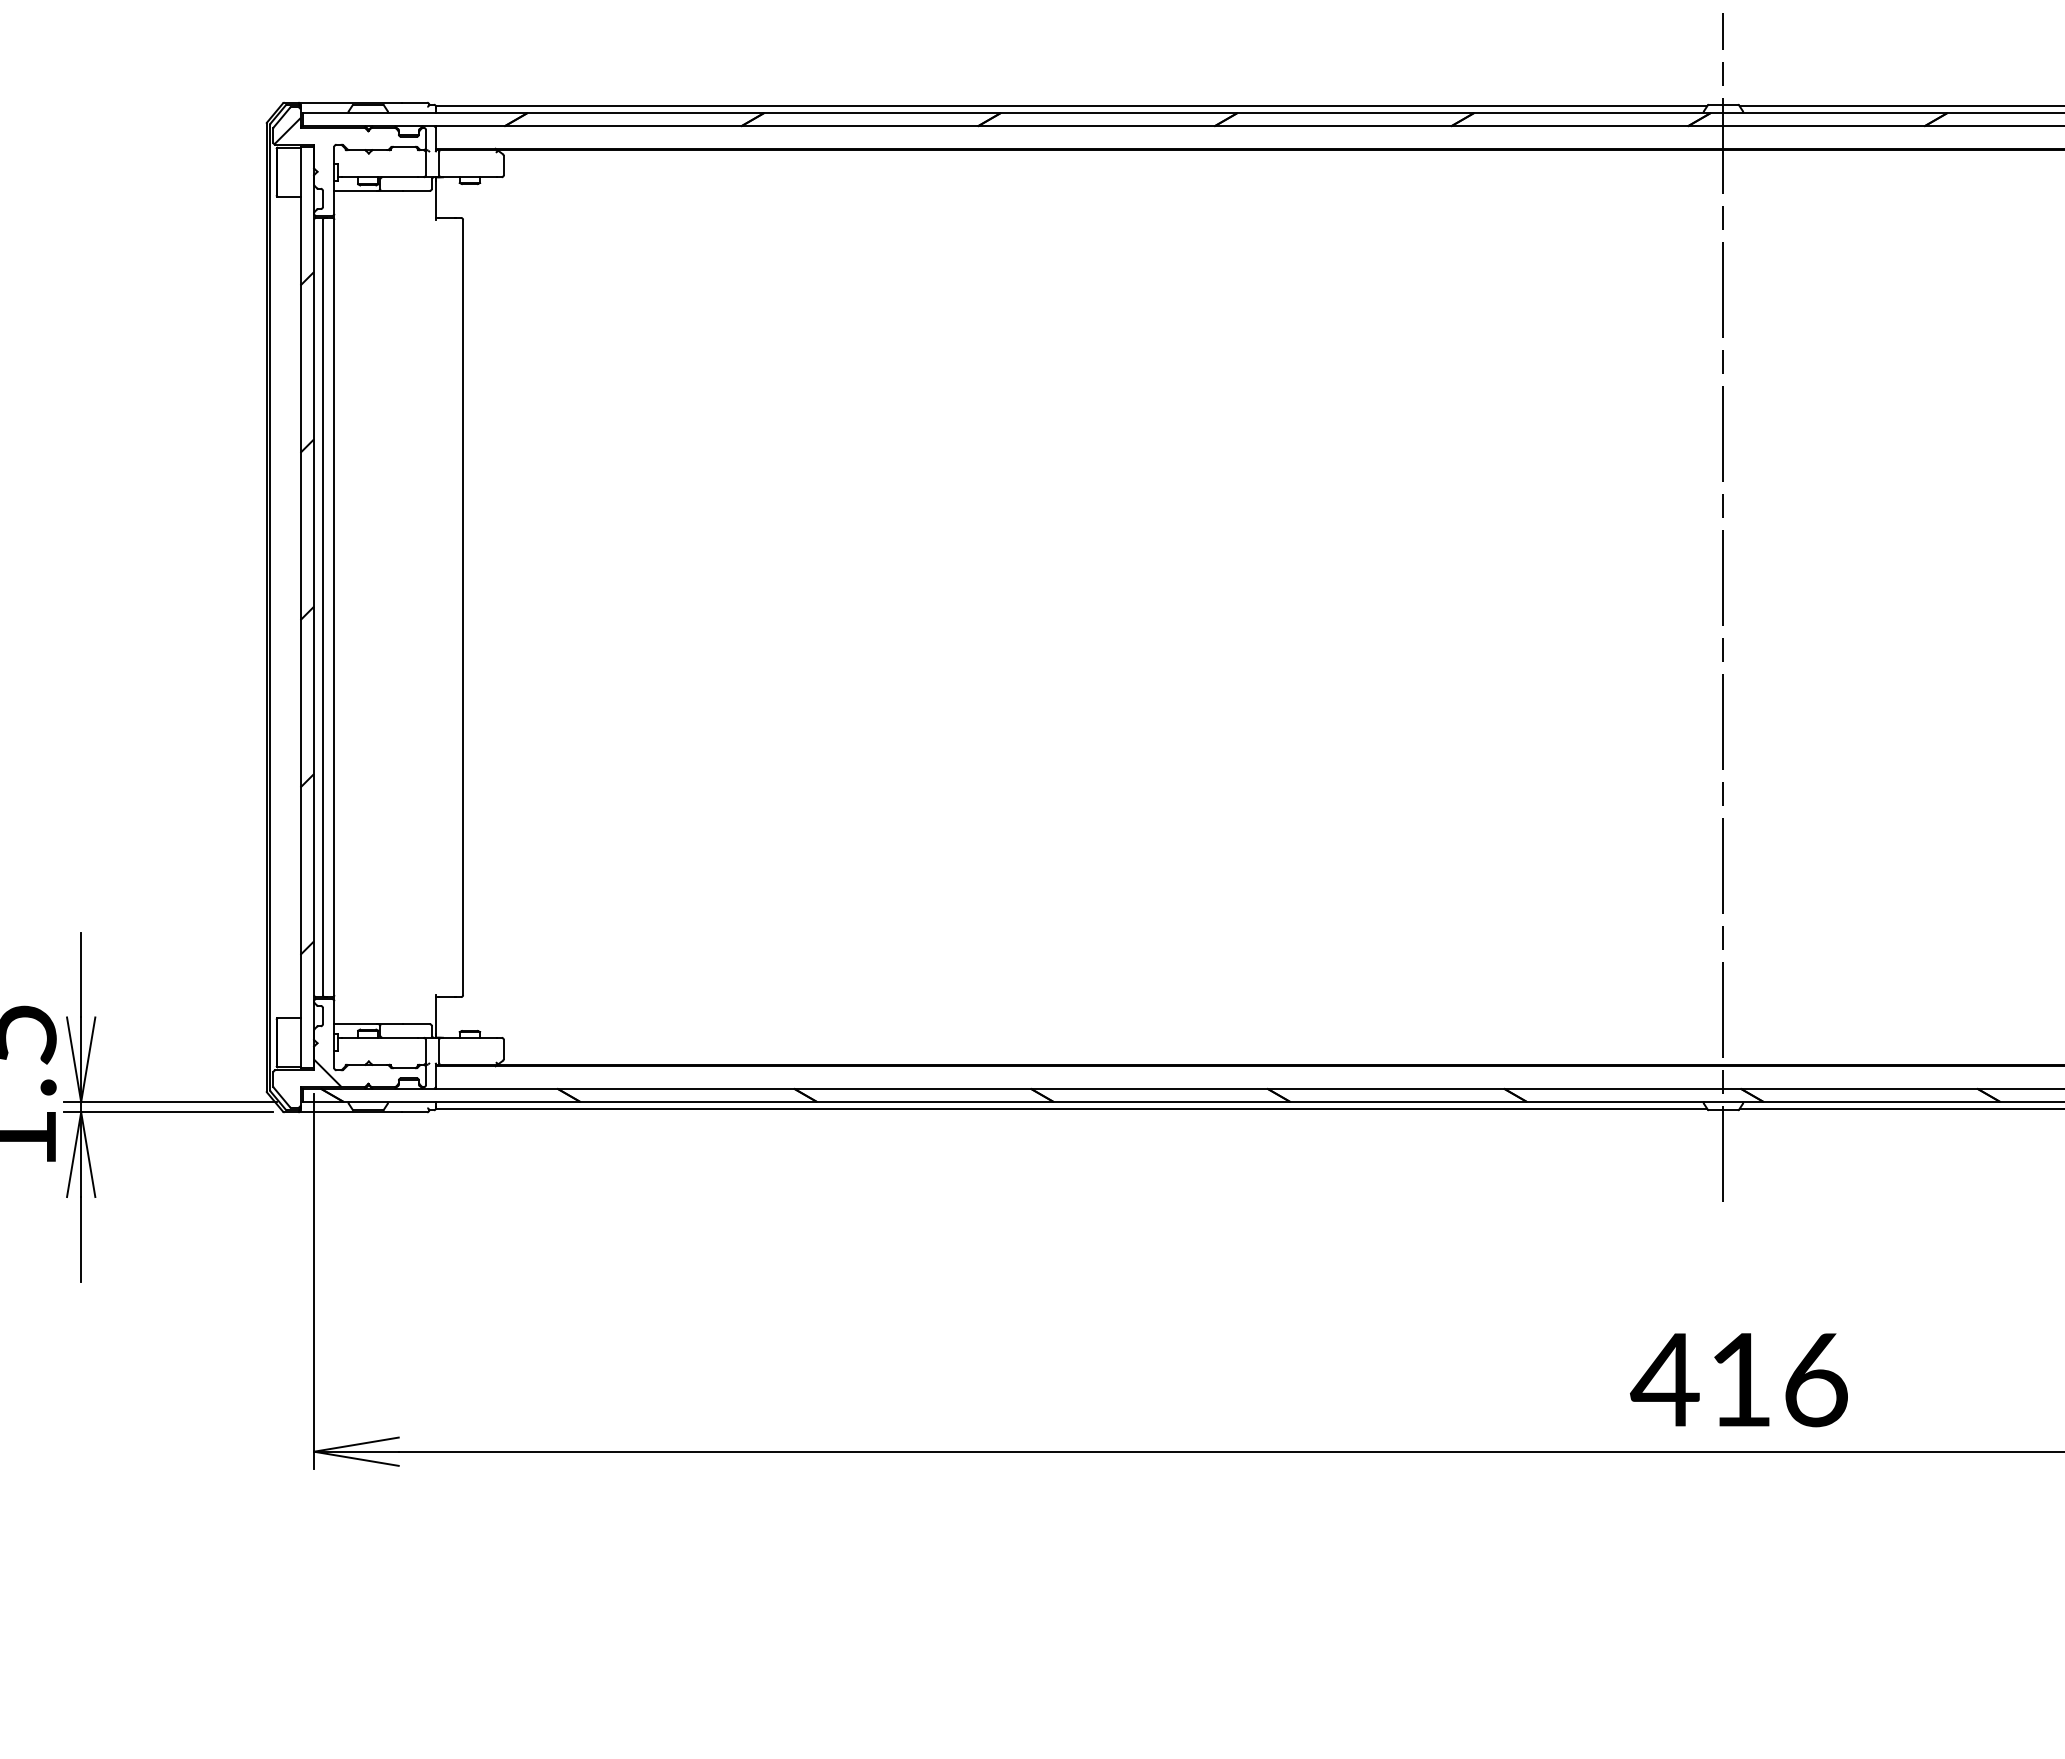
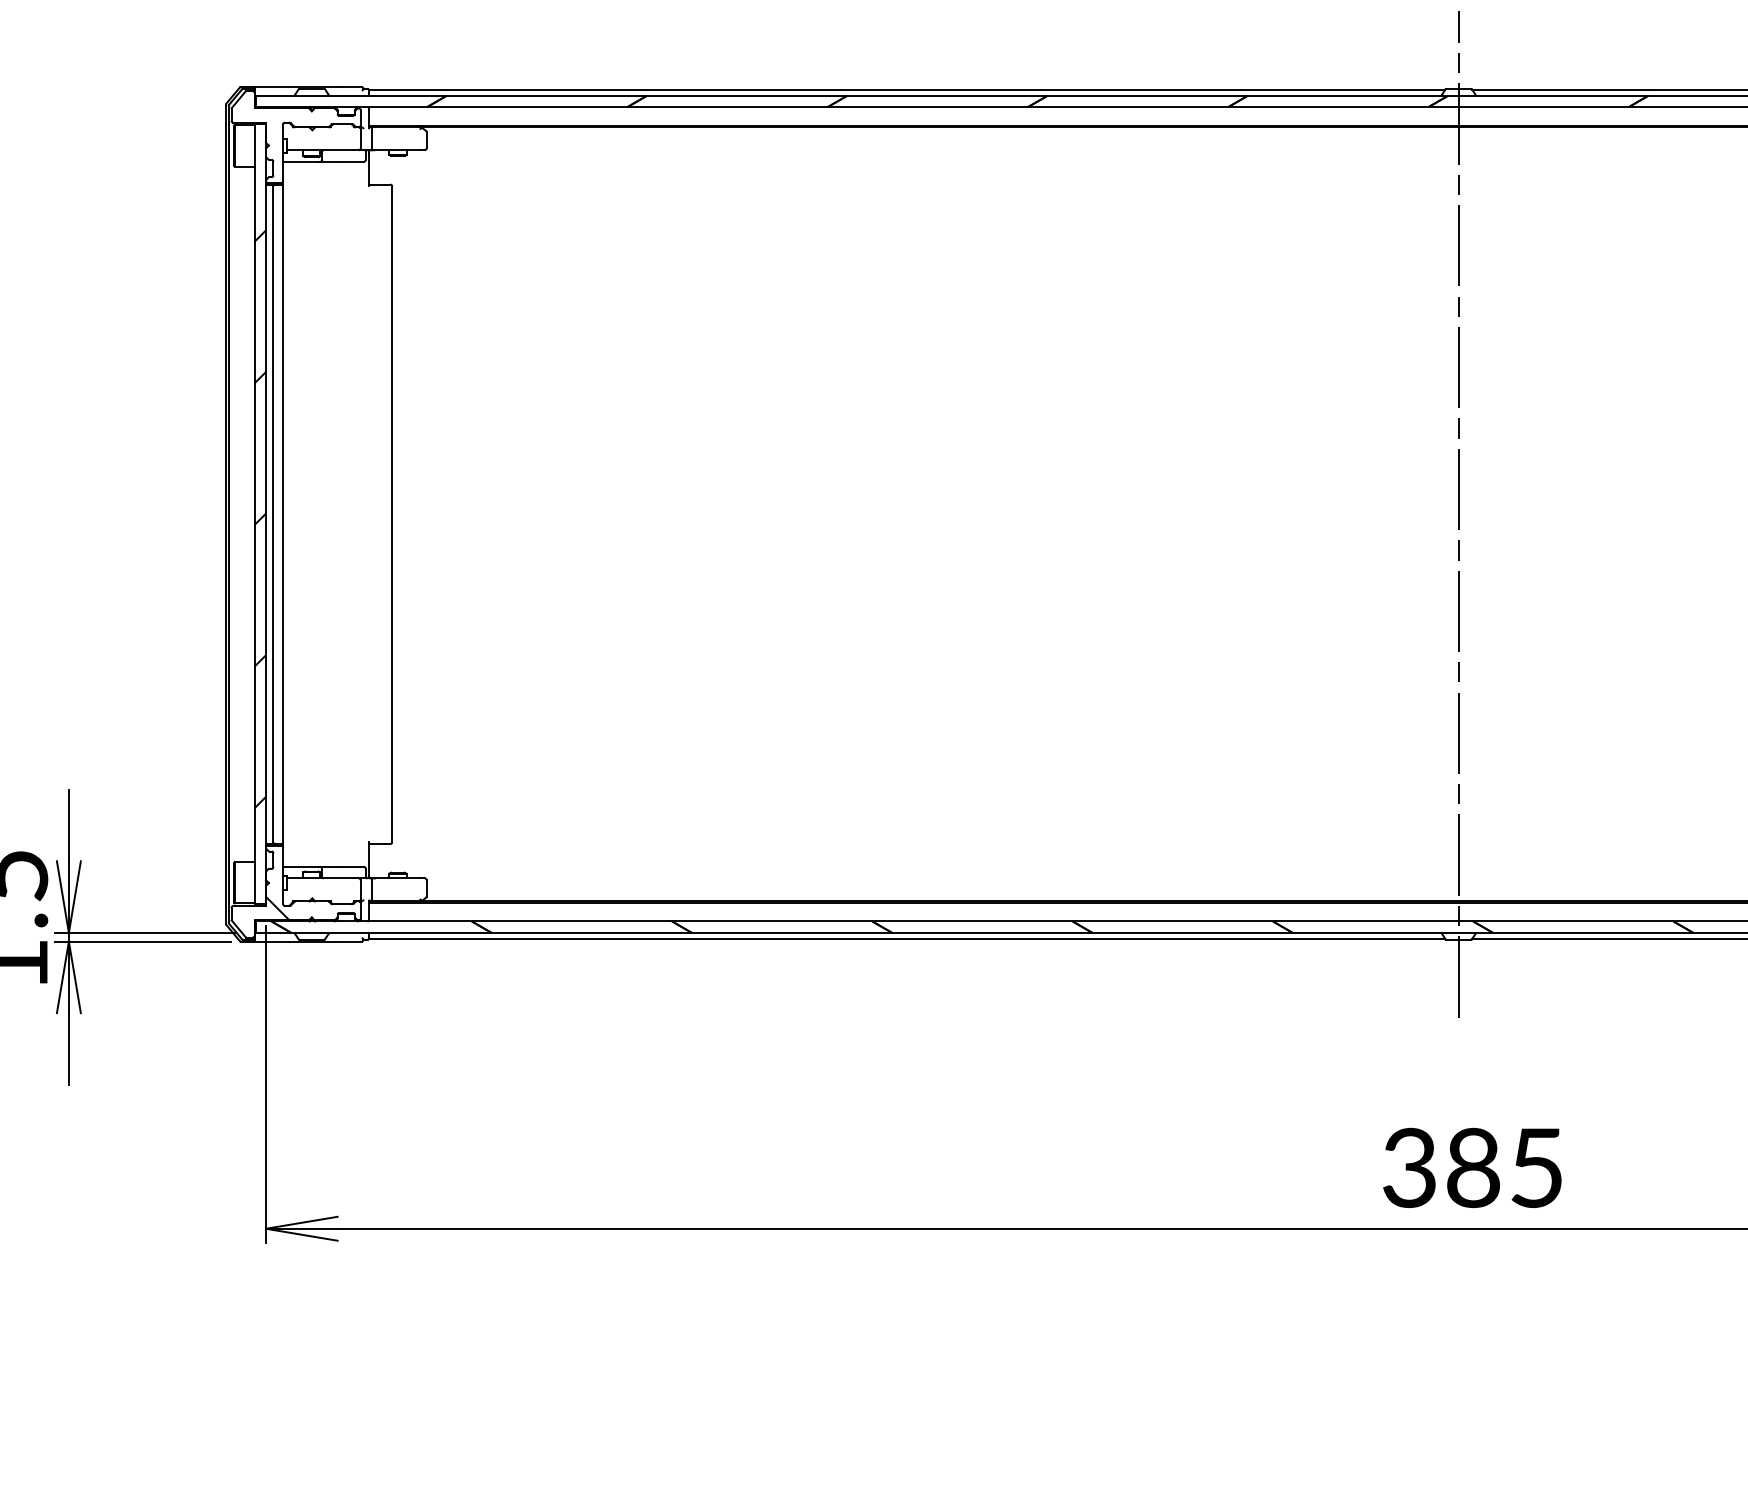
hatch: (287, 131) -> (243, 111), removed
text: (1738, 1379) -> (1471, 1167), 416 -> 385

